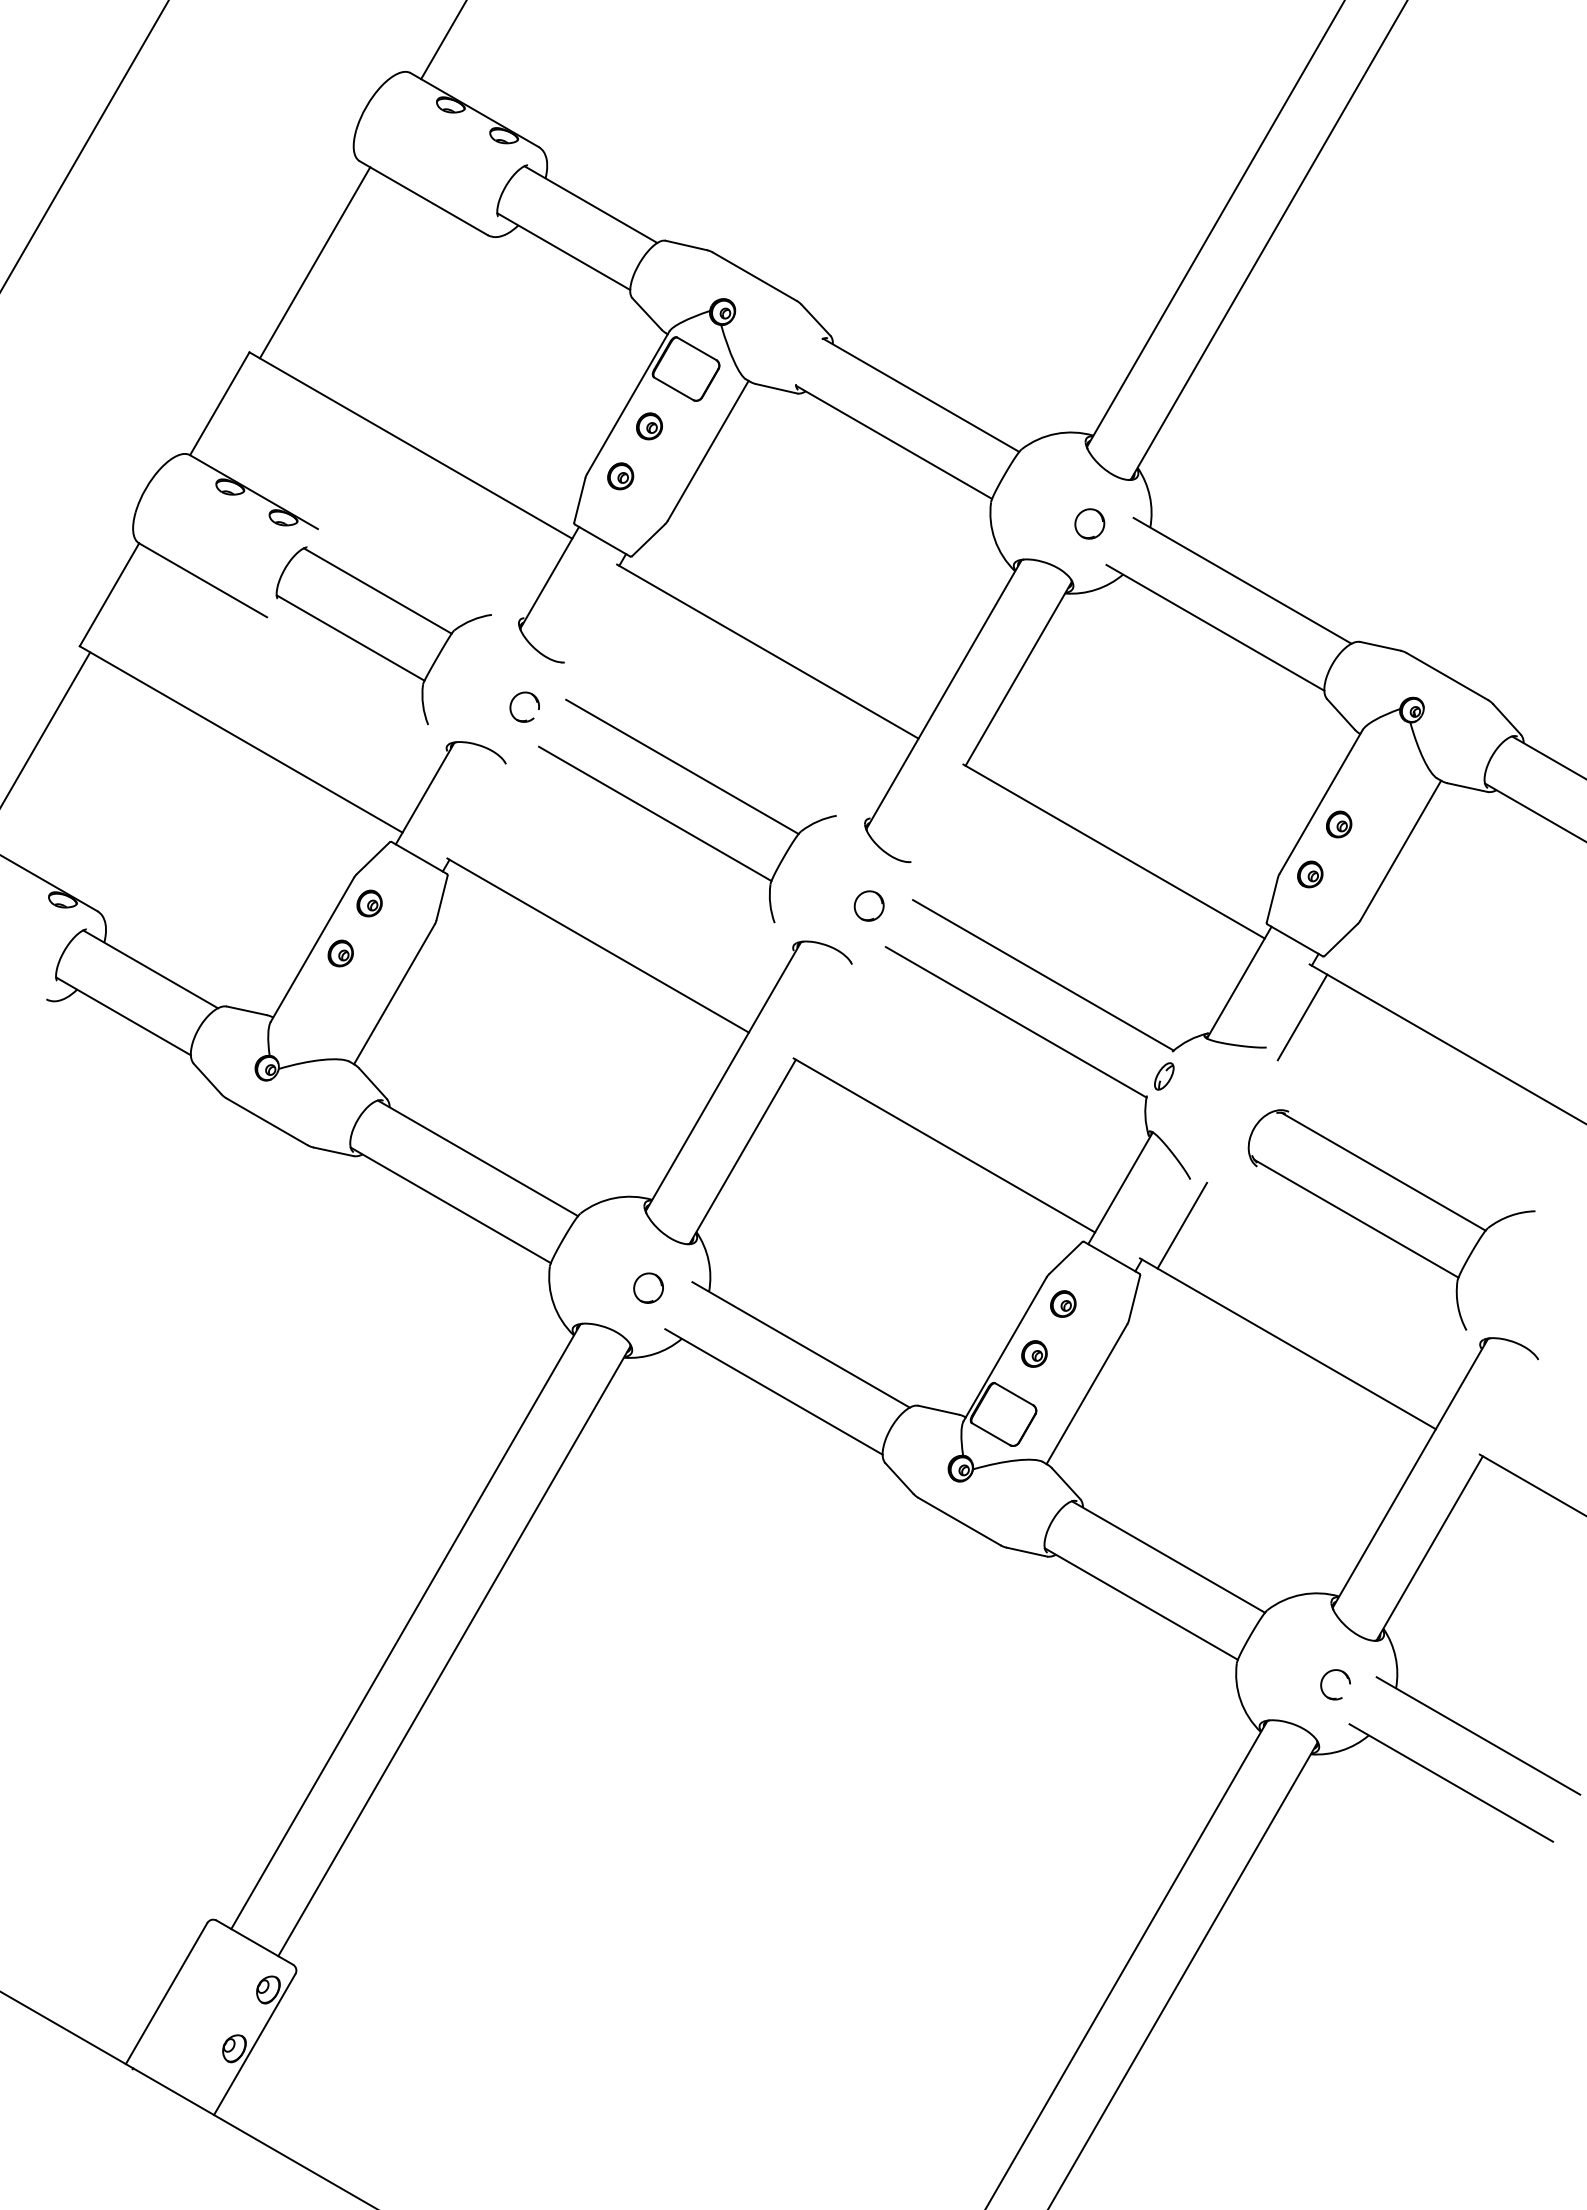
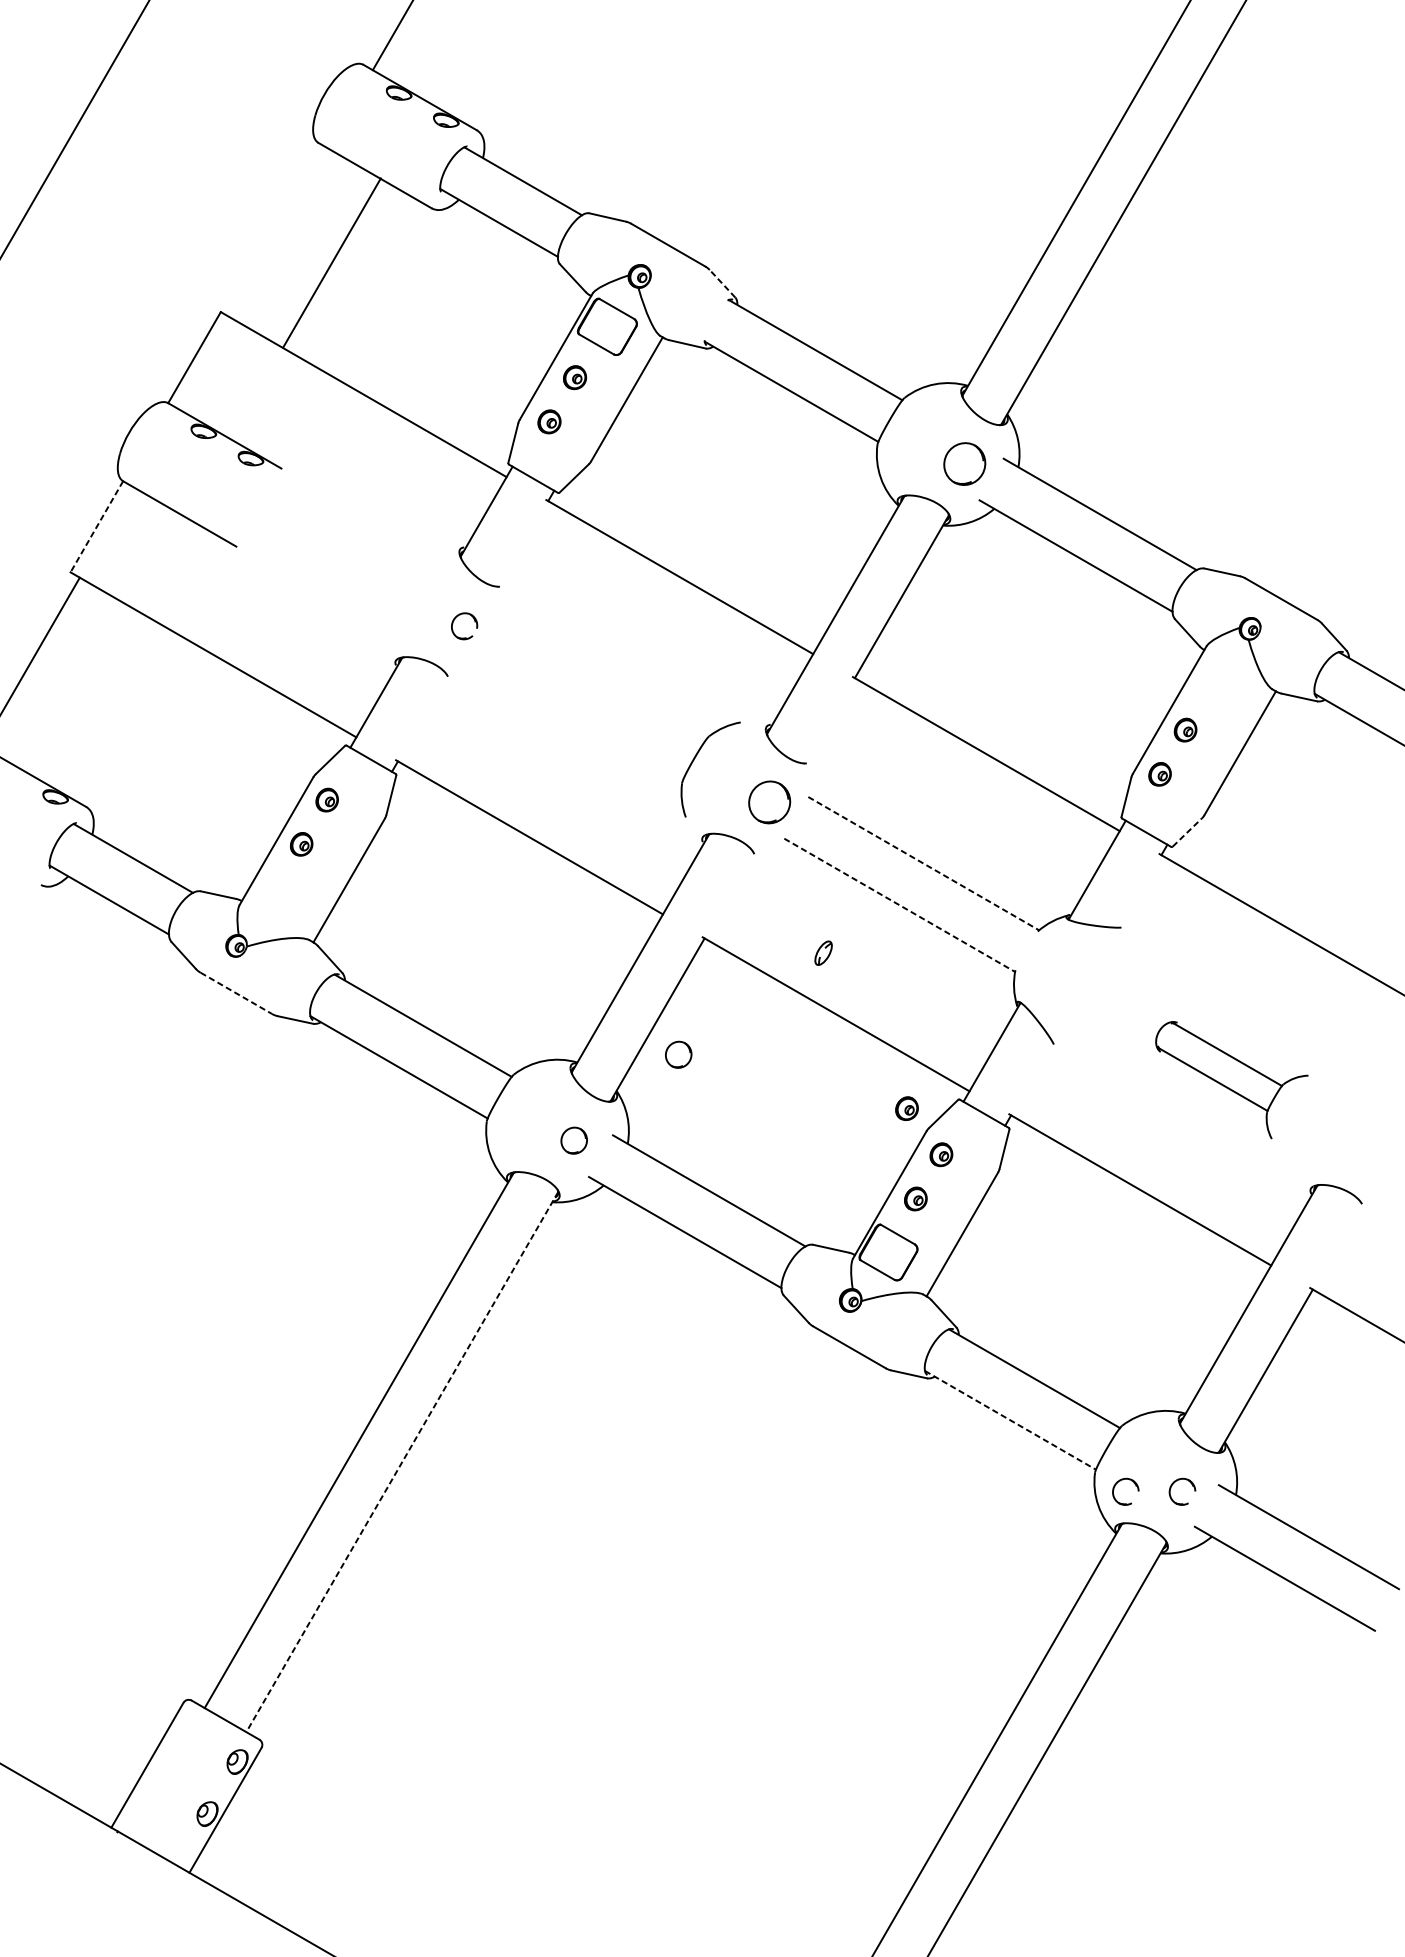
line: (314, 262) -> (331, 262), moved
line: (815, 320) -> (721, 283), solid -> dashed
part: (1089, 523) -> (964, 463), size x1.6
line: (109, 595) -> (96, 527), solid -> dashed
part: (383, 635) -> (339, 562), removed
line: (682, 766) -> (604, 678), removed
line: (655, 813) -> (580, 720), removed
part: (868, 905) -> (768, 801), size x1.6
line: (1341, 940) -> (1187, 832), solid -> dashed
line: (1043, 975) -> (923, 863), solid -> dashed
line: (1302, 1017) -> (1153, 901), removed
line: (1016, 1022) -> (899, 905), solid -> dashed
part: (1164, 1076) -> (823, 953), moved
line: (267, 1121) -> (236, 993), solid -> dashed
part: (766, 1190) -> (678, 1054), added
part: (1391, 1219) -> (1231, 1079), size x0.6
line: (1182, 1225) -> (1046, 1085), removed
part: (1024, 1251) -> (907, 1108), added
line: (1141, 1604) -> (1010, 1420), solid -> dashed
line: (454, 1651) -> (402, 1462), solid -> dashed
part: (1263, 1674) -> (1118, 1482), added

